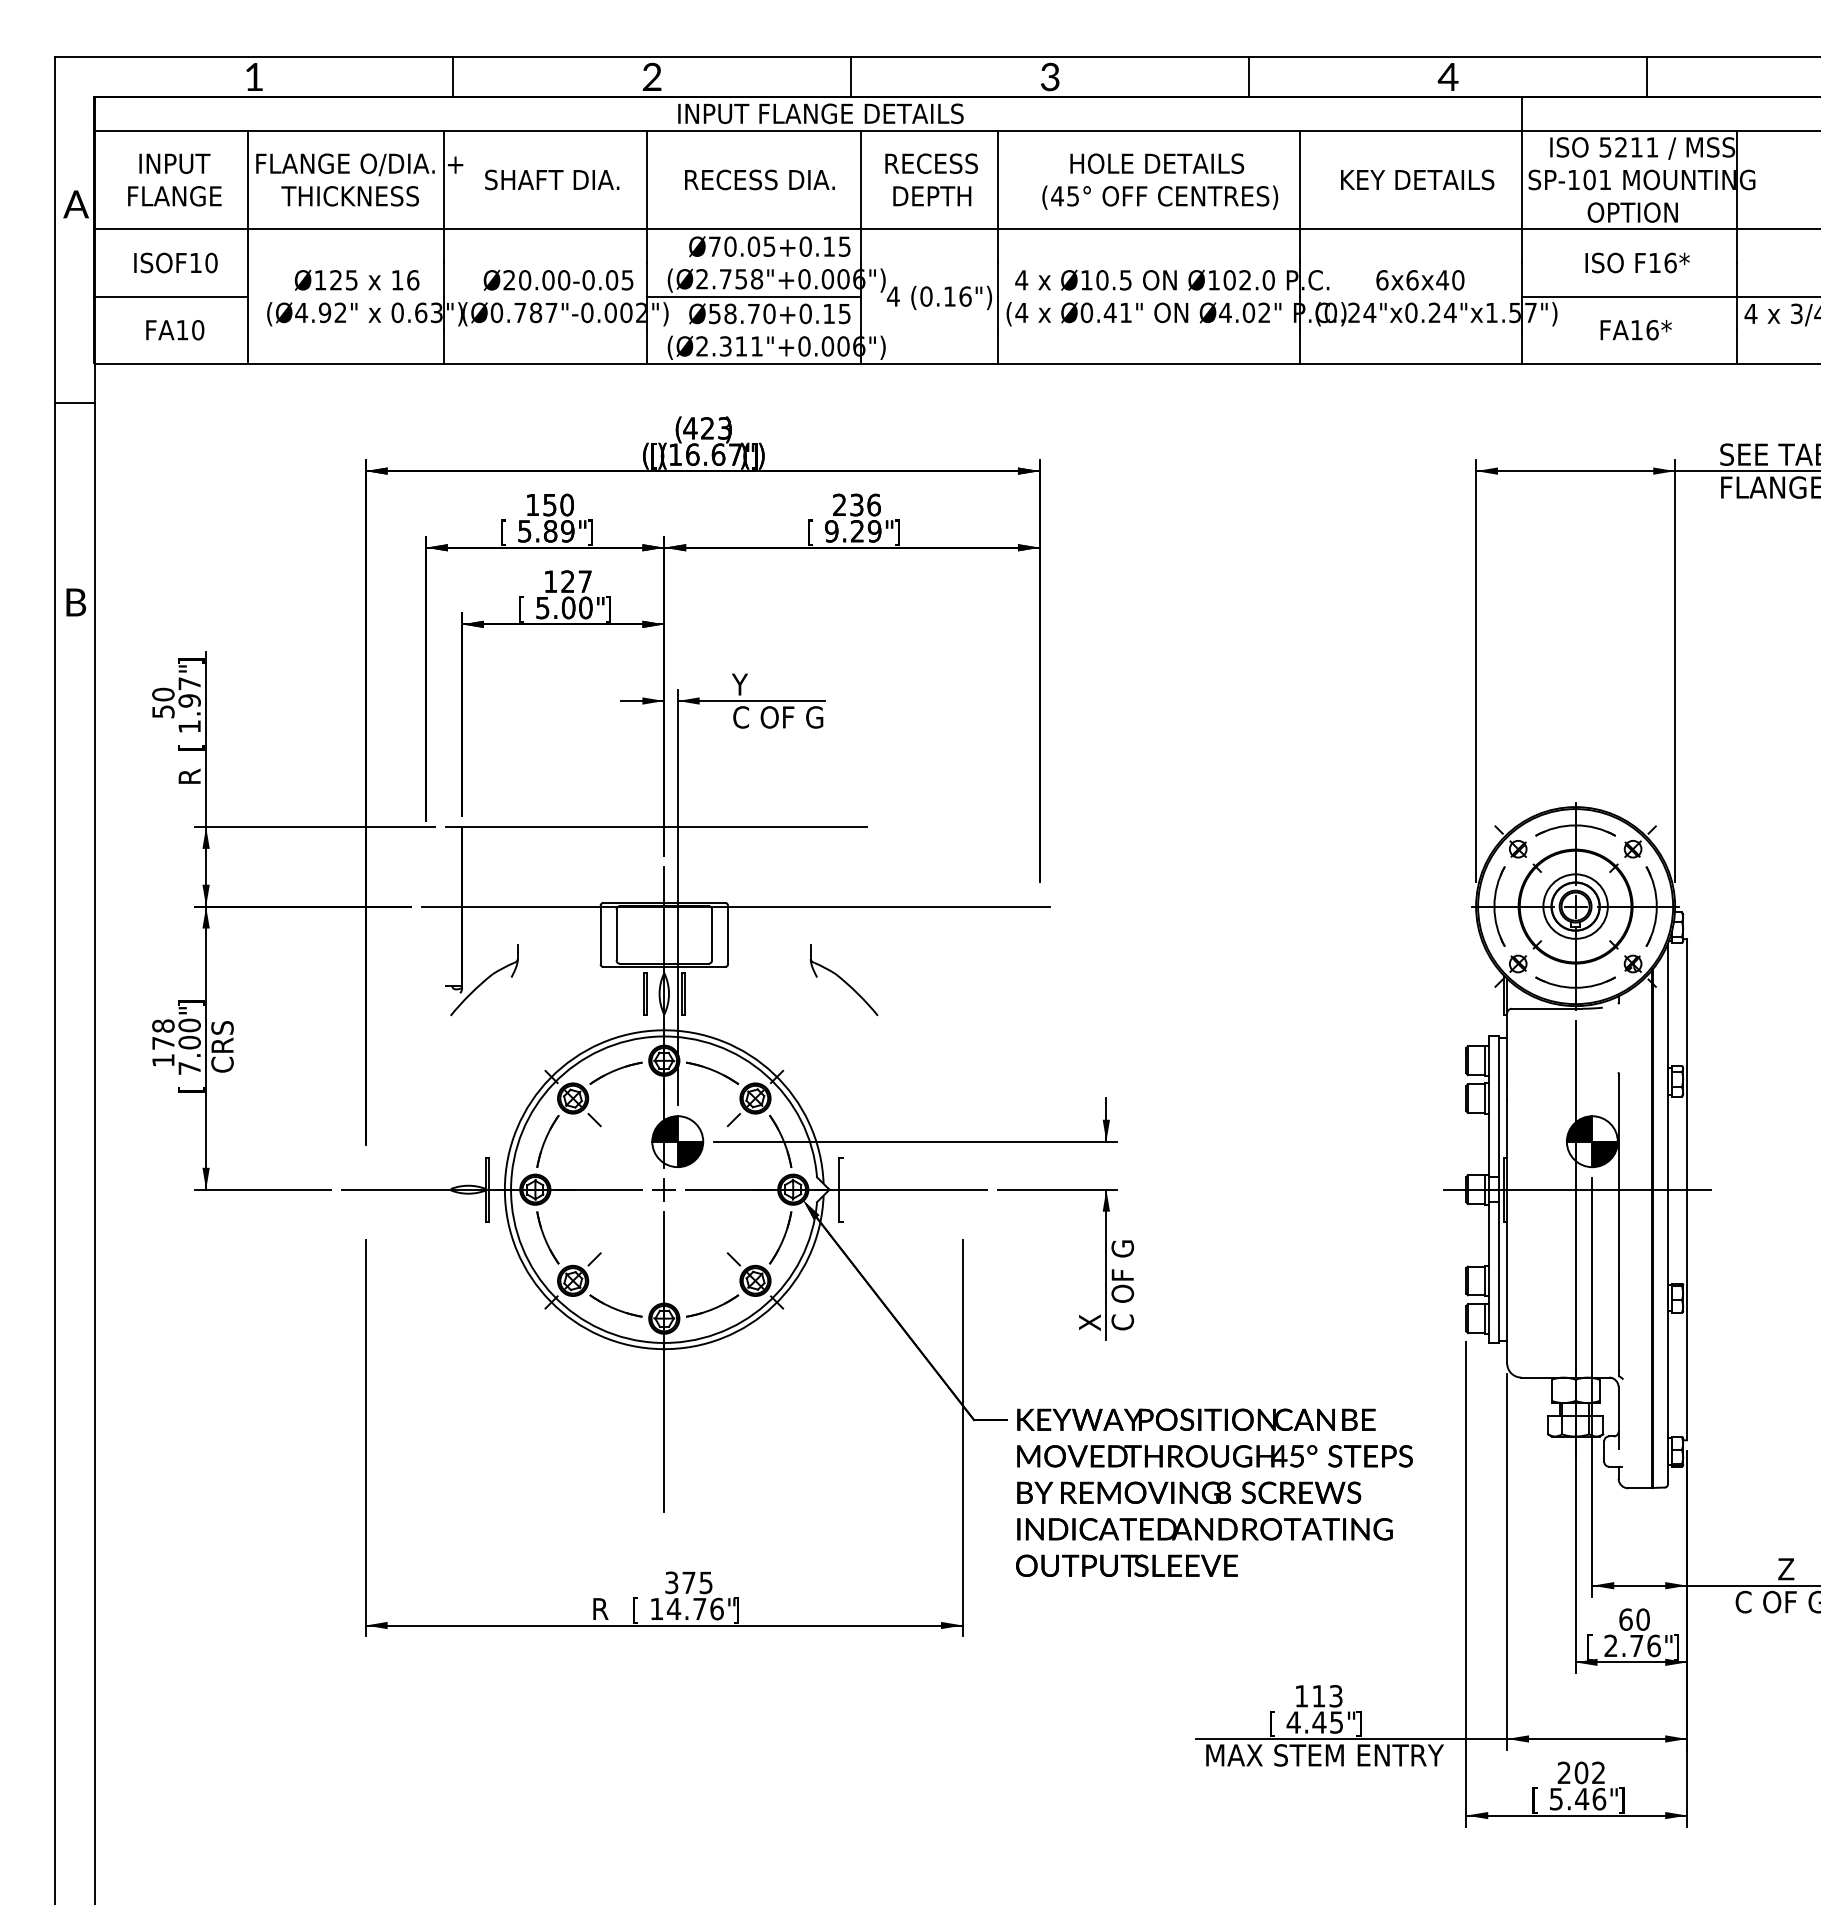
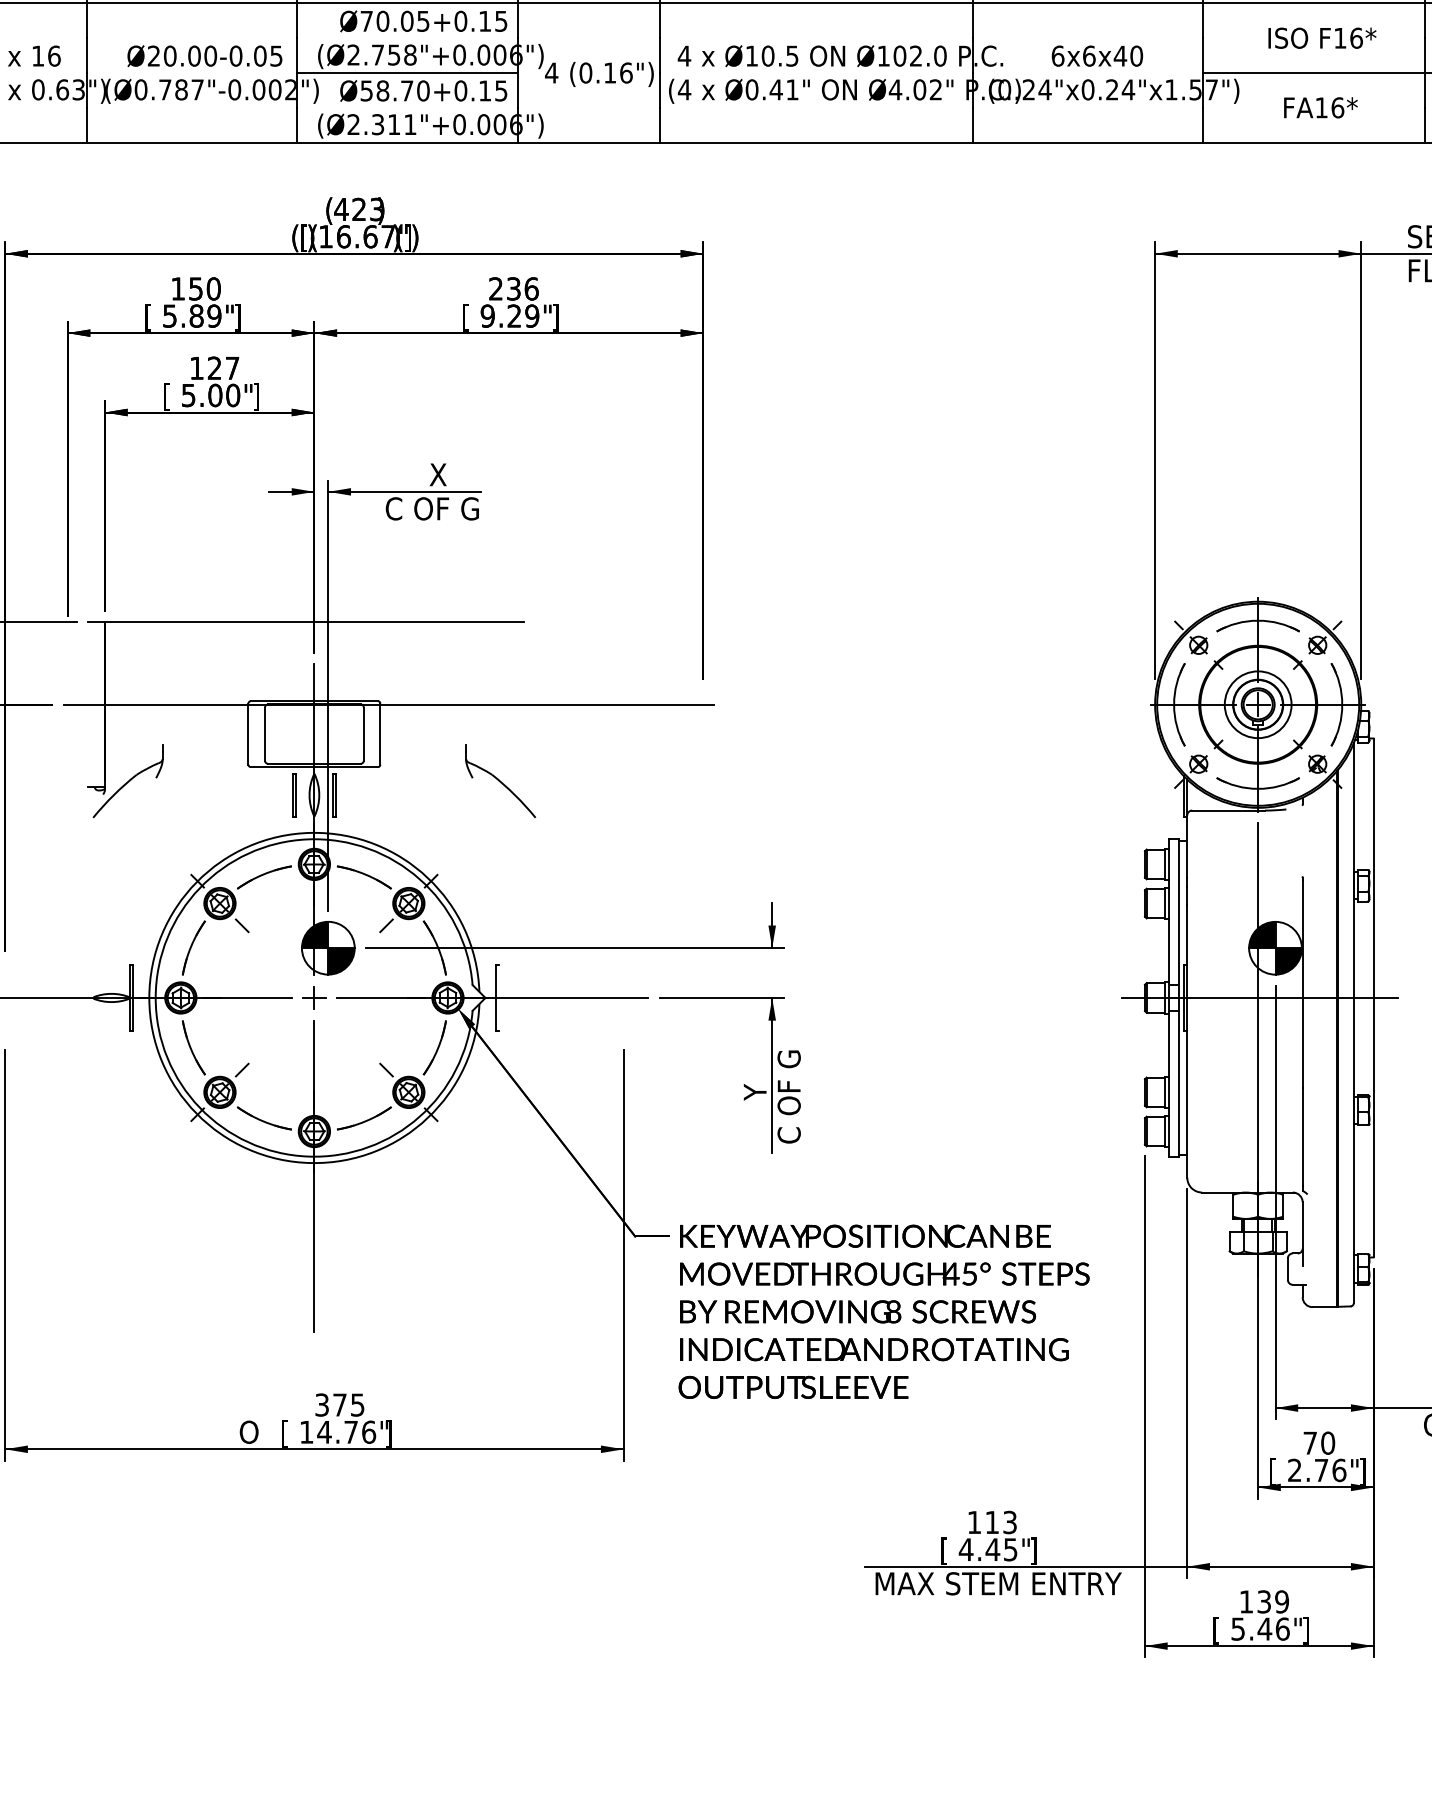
text: (761, 684) -> (415, 474), Y -> X
text: (1089, 1301) -> (754, 1113), X -> Y
text: (601, 1608) -> (249, 1431), R -> O
text: (1625, 1619) -> (1309, 1443), 60 -> 70
text: (1581, 1772) -> (1264, 1601), 202 -> 139

